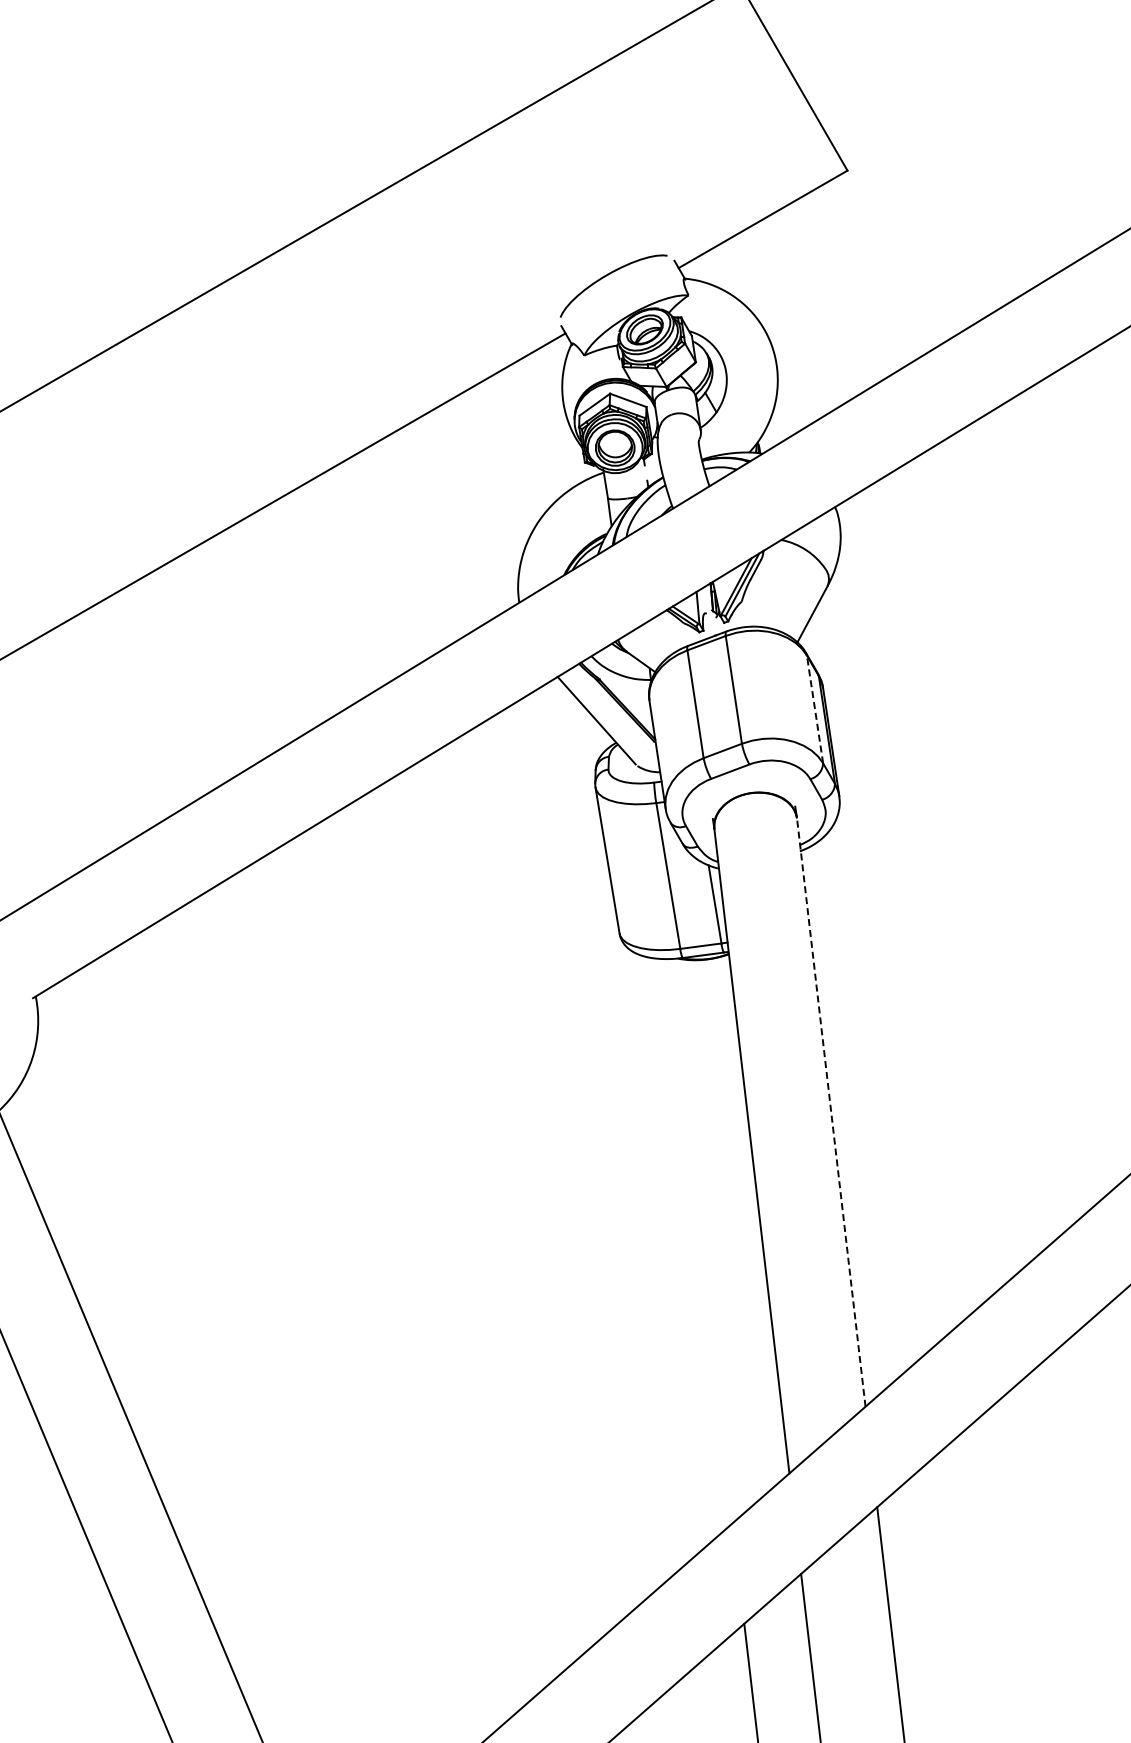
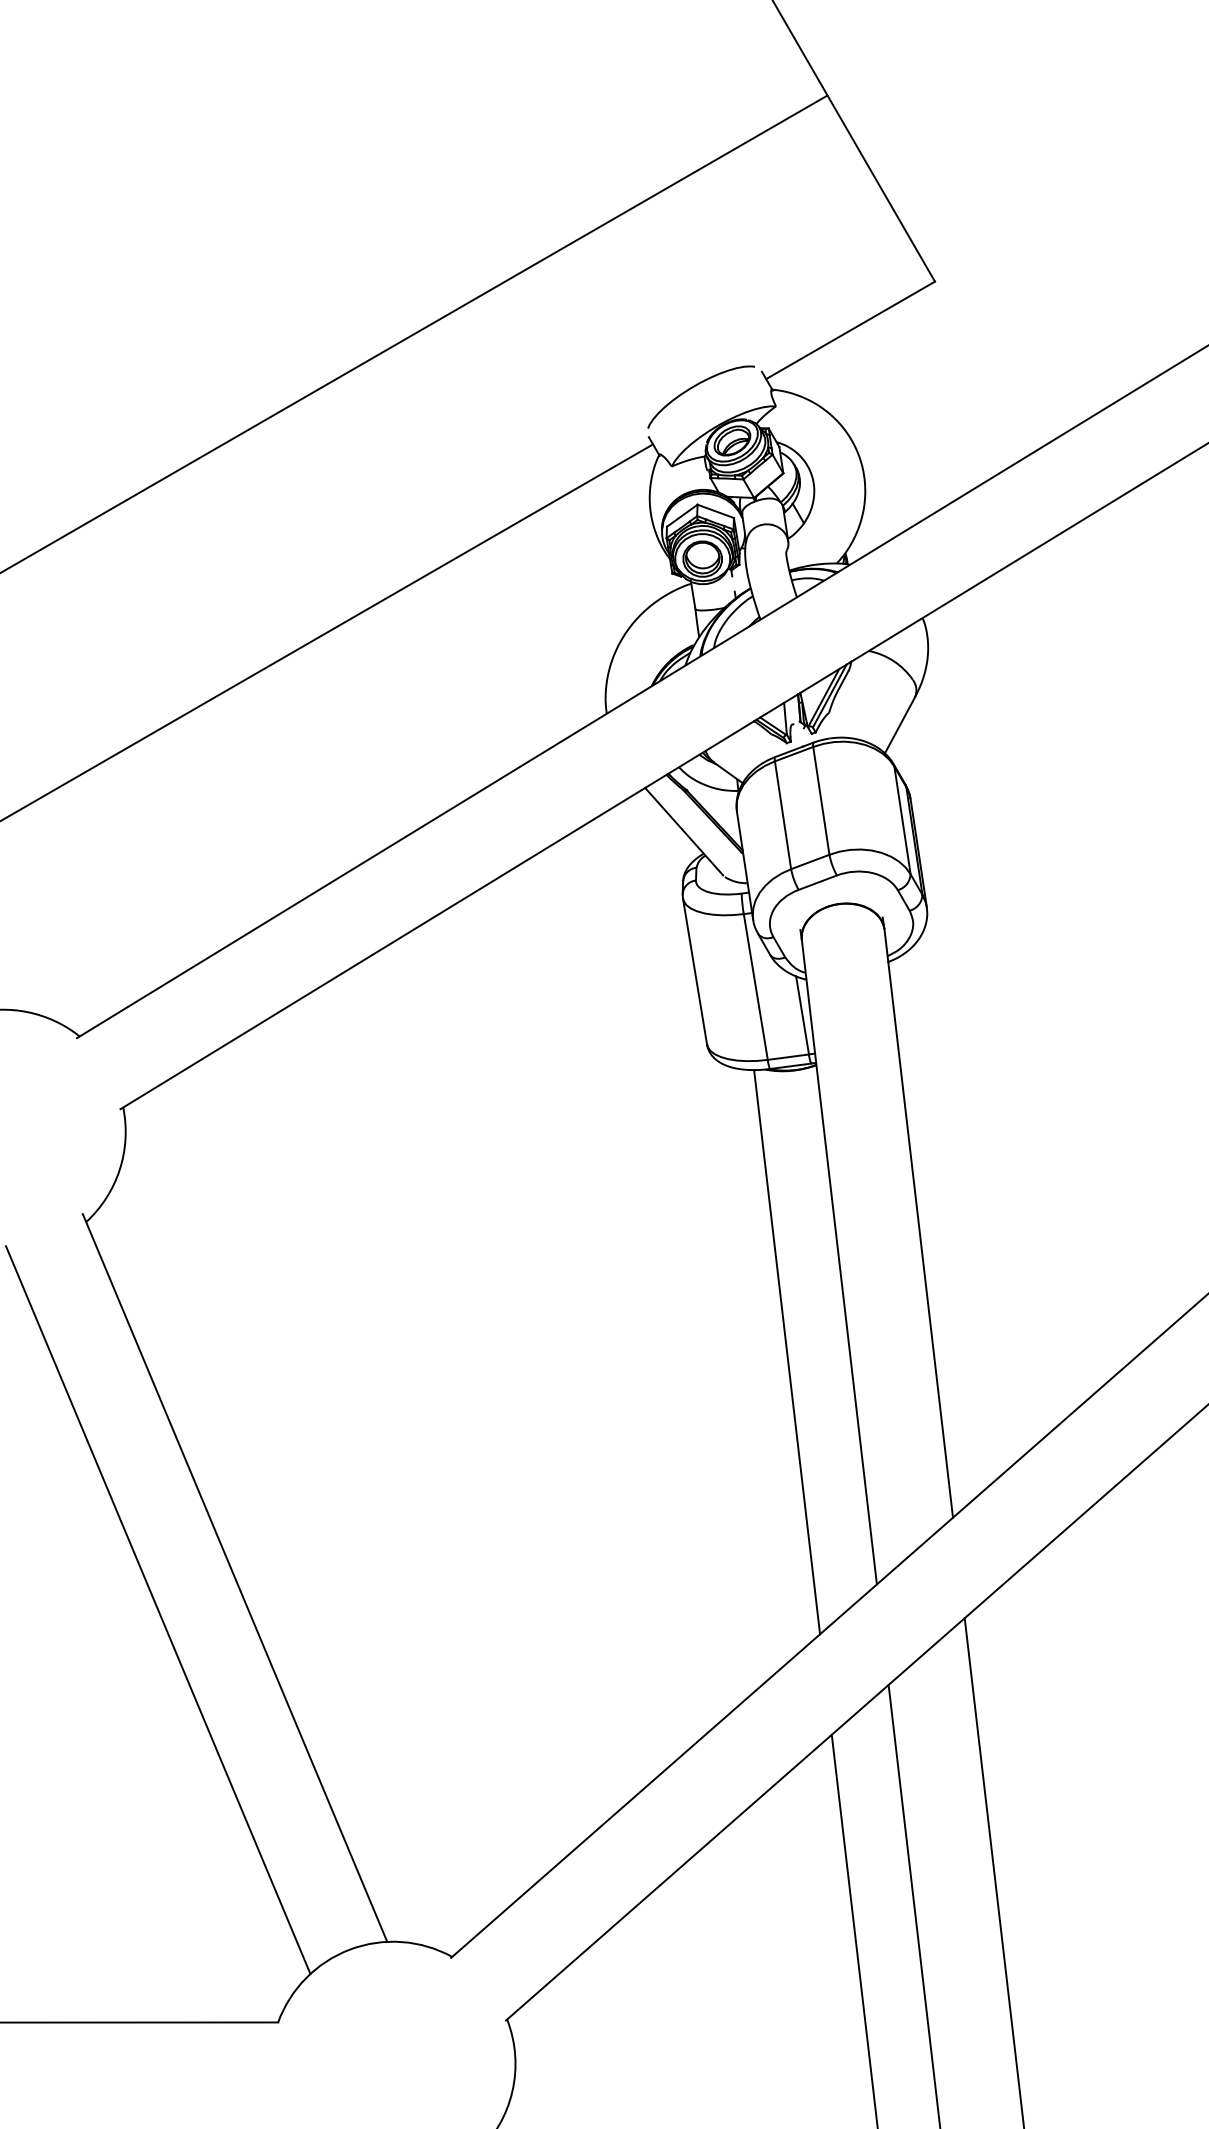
line: (815, 709) -> (902, 820), dashed -> solid
line: (831, 1112) -> (918, 1223), dashed -> solid
line: (700, 1241) -> (787, 1352), added

